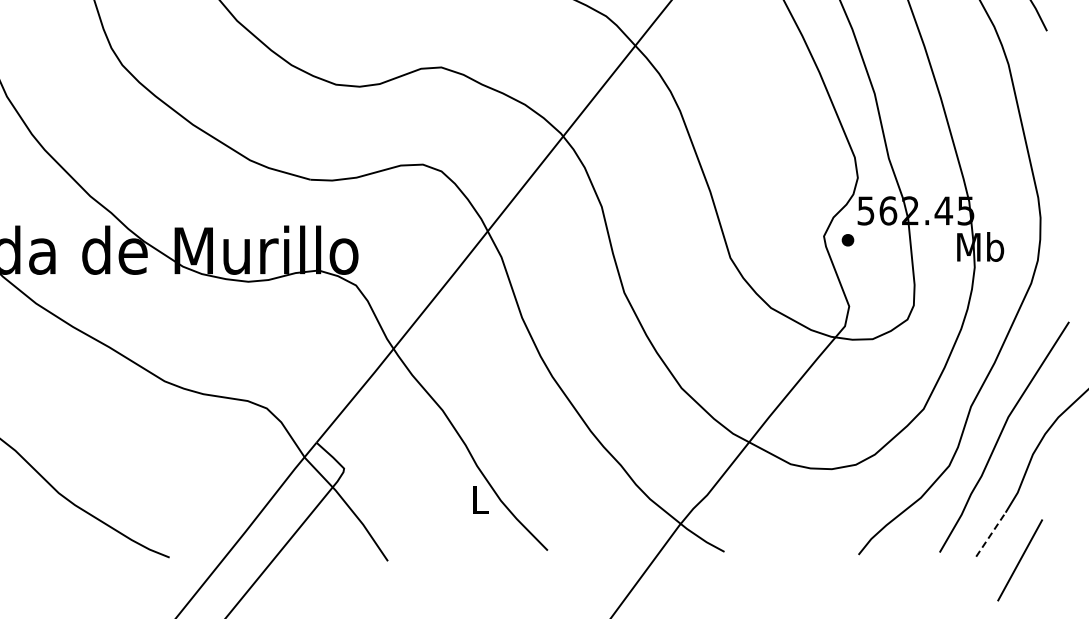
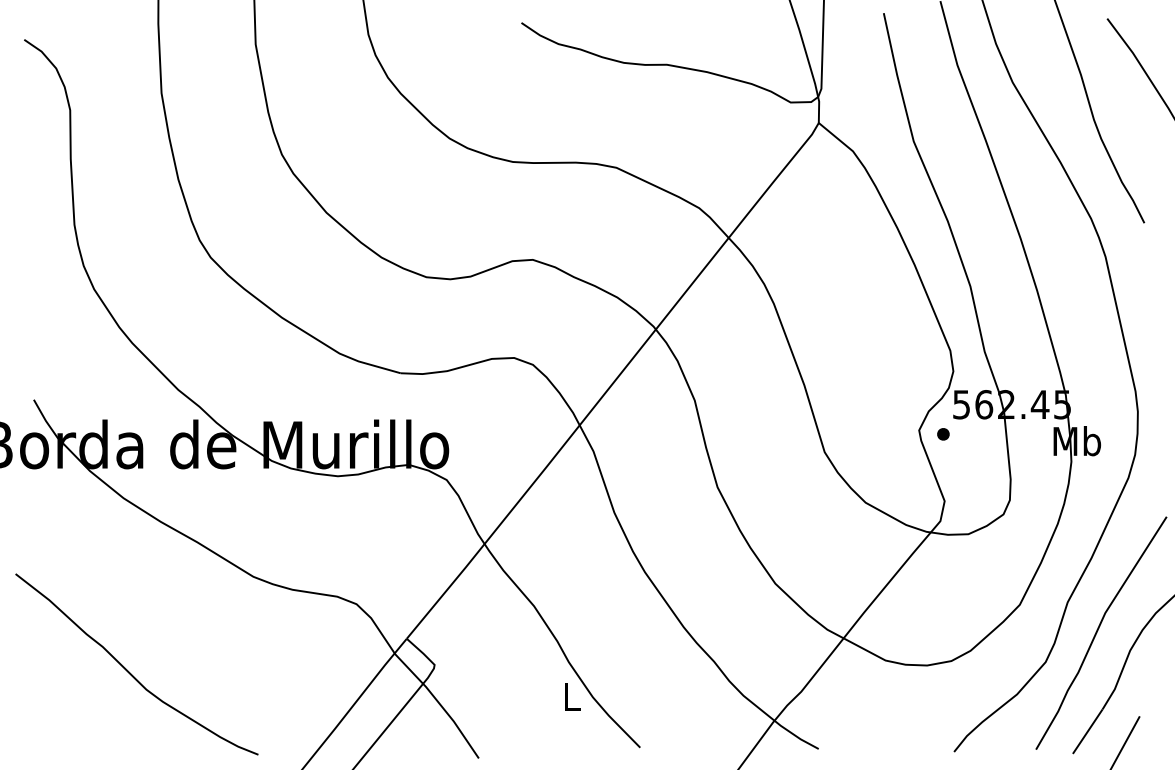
line: (990, 534) -> (1087, 731), dashed -> solid

